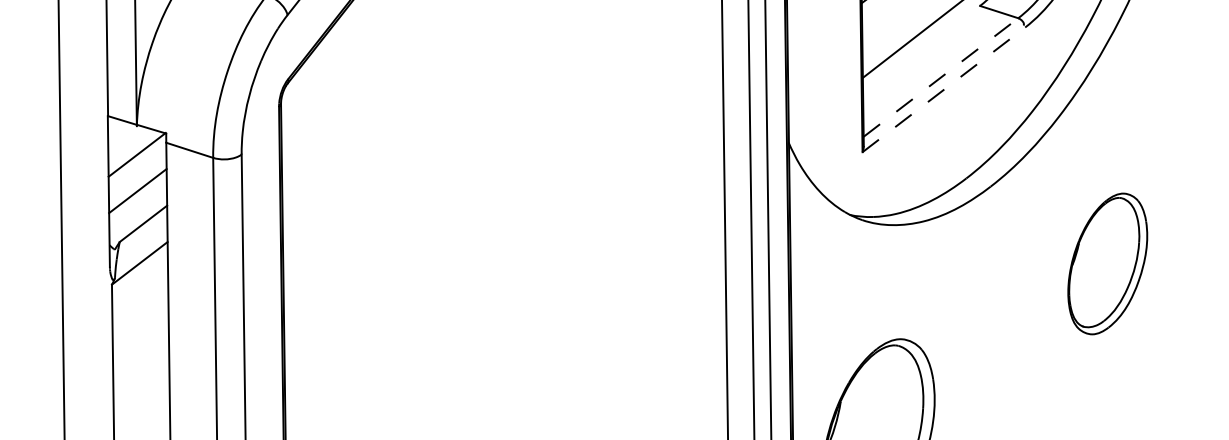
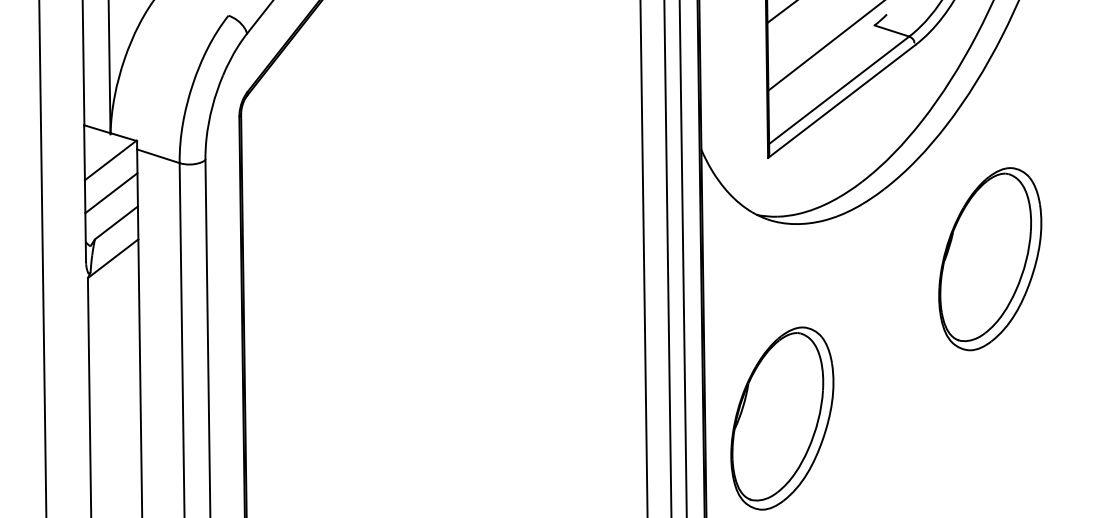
line: (941, 77) -> (839, 90), dashed -> solid
line: (943, 89) -> (841, 101), dashed -> solid
part: (1107, 264) -> (990, 259), size x1.43

